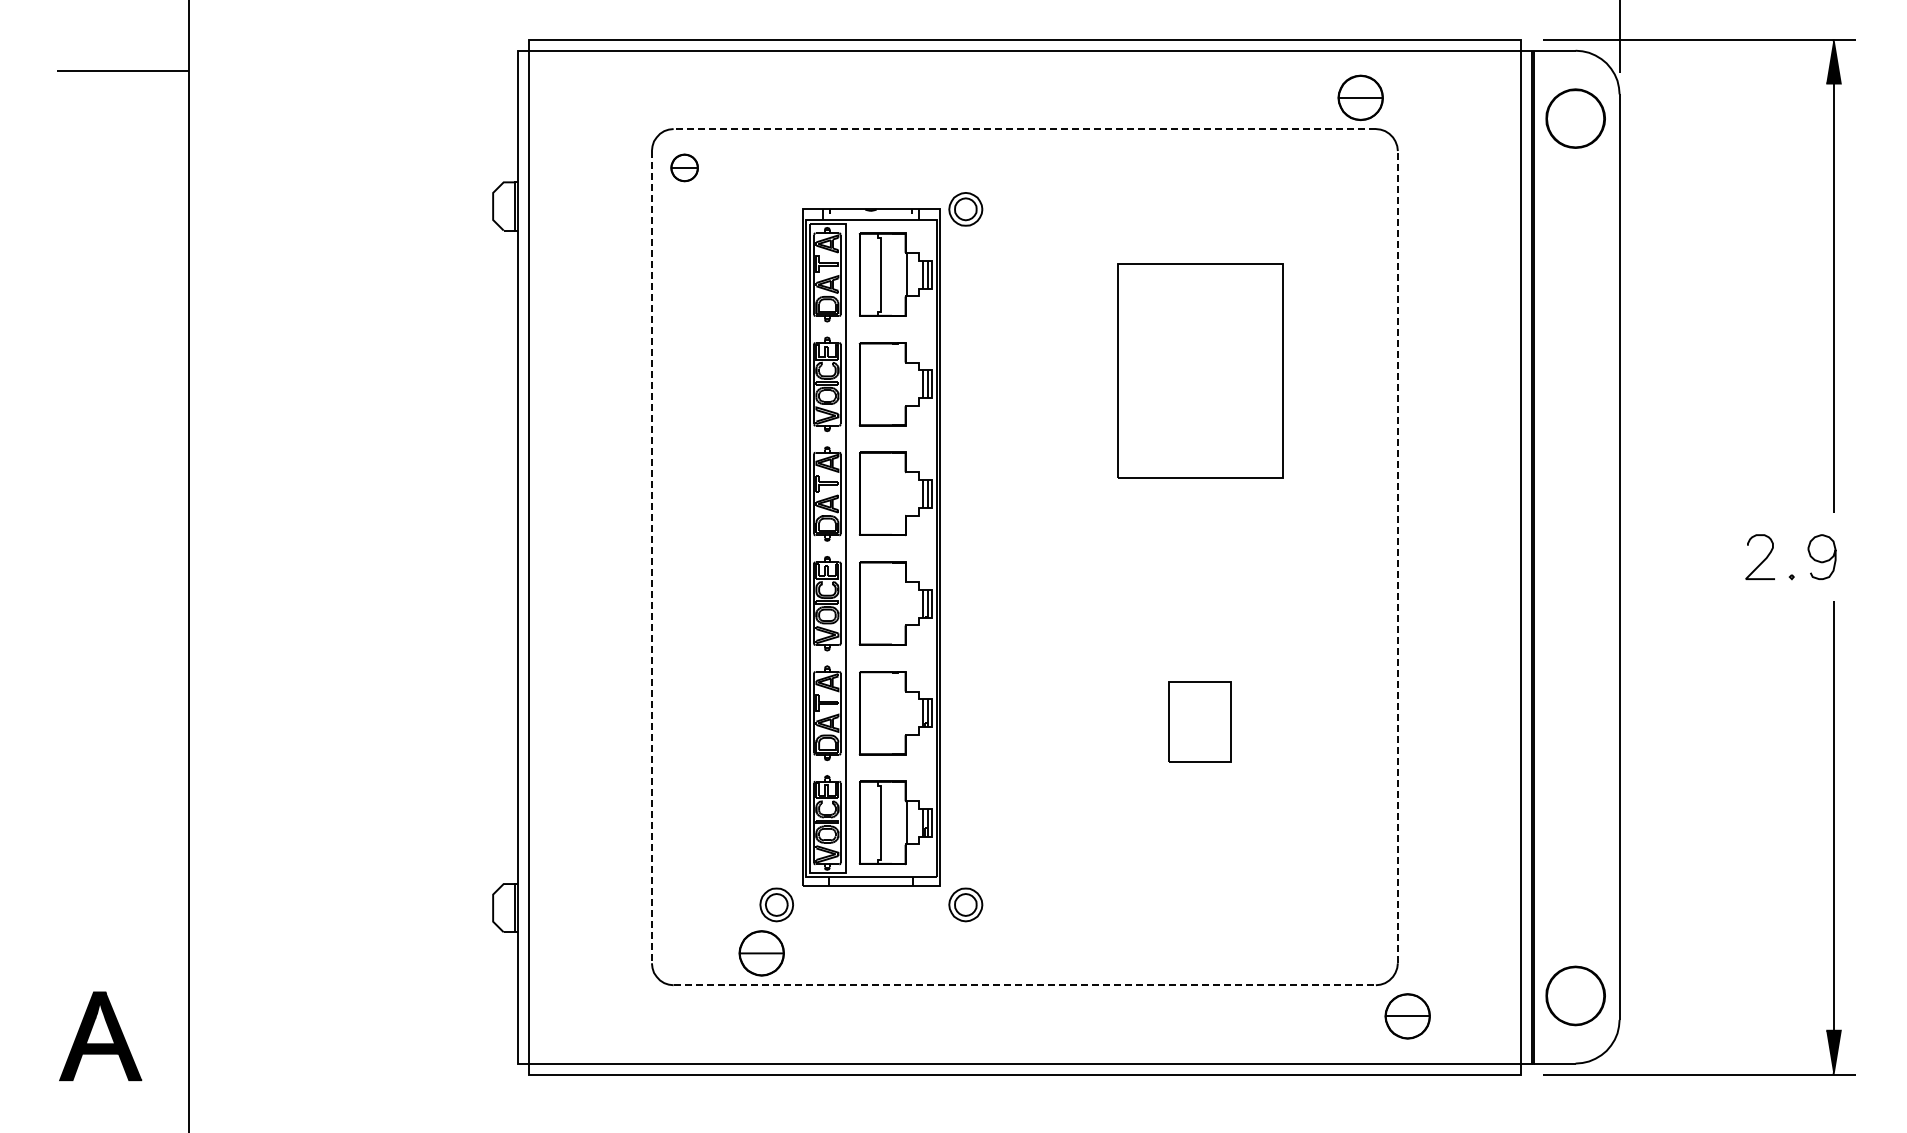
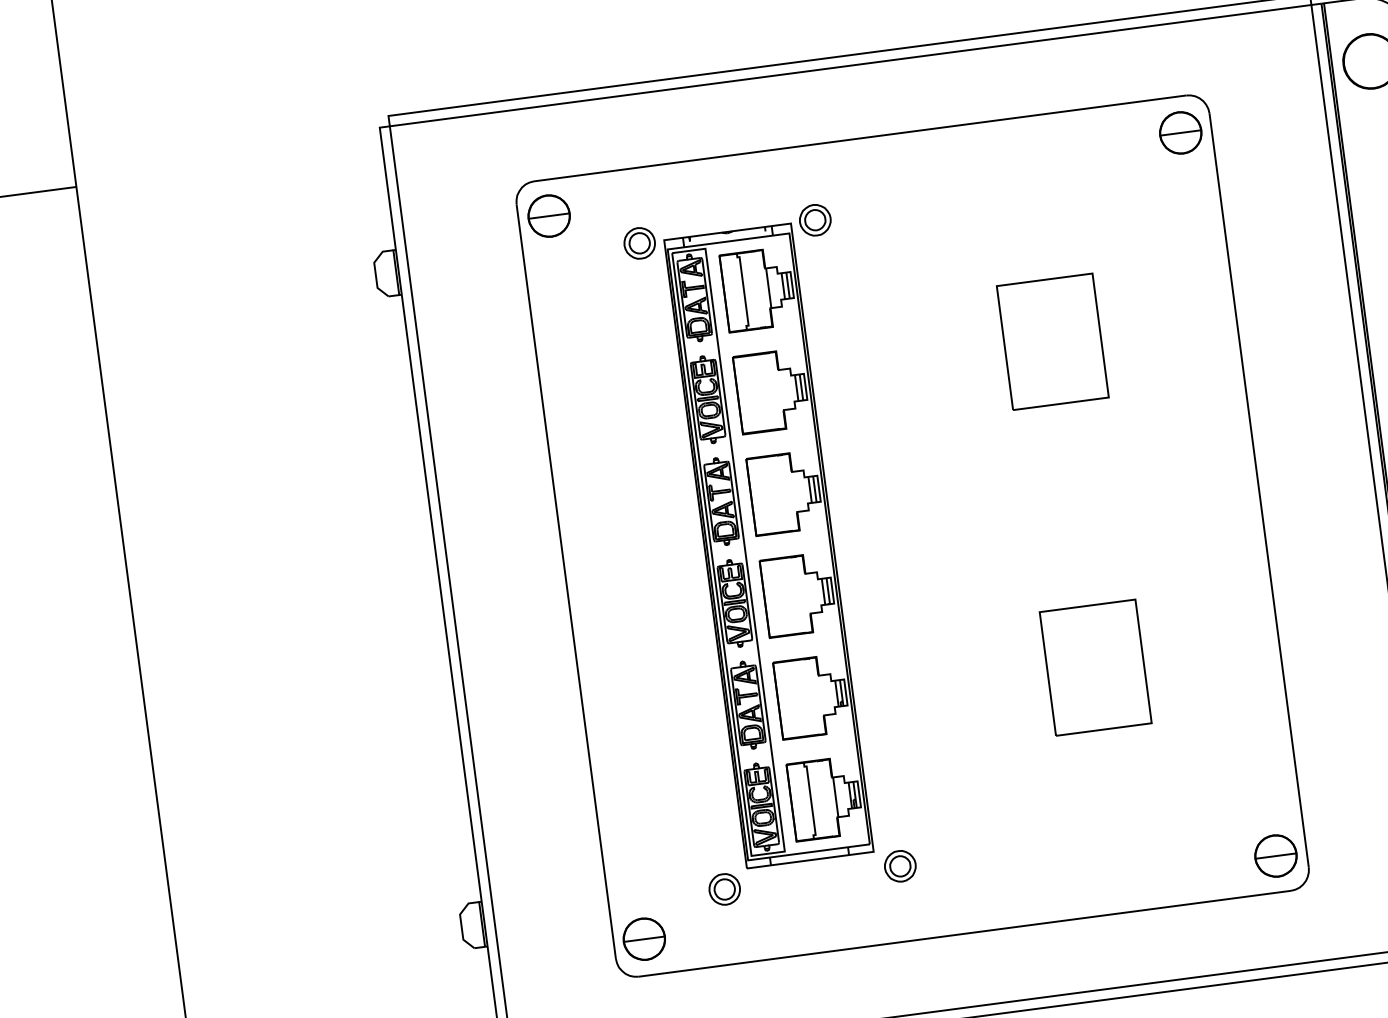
part: (1360, 97) -> (1180, 132), moved
line: (1024, 129) -> (860, 138), dashed -> solid
part: (684, 167) -> (548, 215), size x1.67
part: (776, 209) -> (639, 243), added
part: (1200, 370) -> (1052, 341), size x0.62
line: (1397, 556) -> (1258, 489), dashed -> solid
line: (651, 557) -> (565, 582), dashed -> solid
part: (1200, 721) -> (1095, 667), size x1.67
part: (761, 953) -> (644, 939), moved
line: (1025, 985) -> (965, 933), dashed -> solid
part: (1407, 1016) -> (1275, 856), moved

